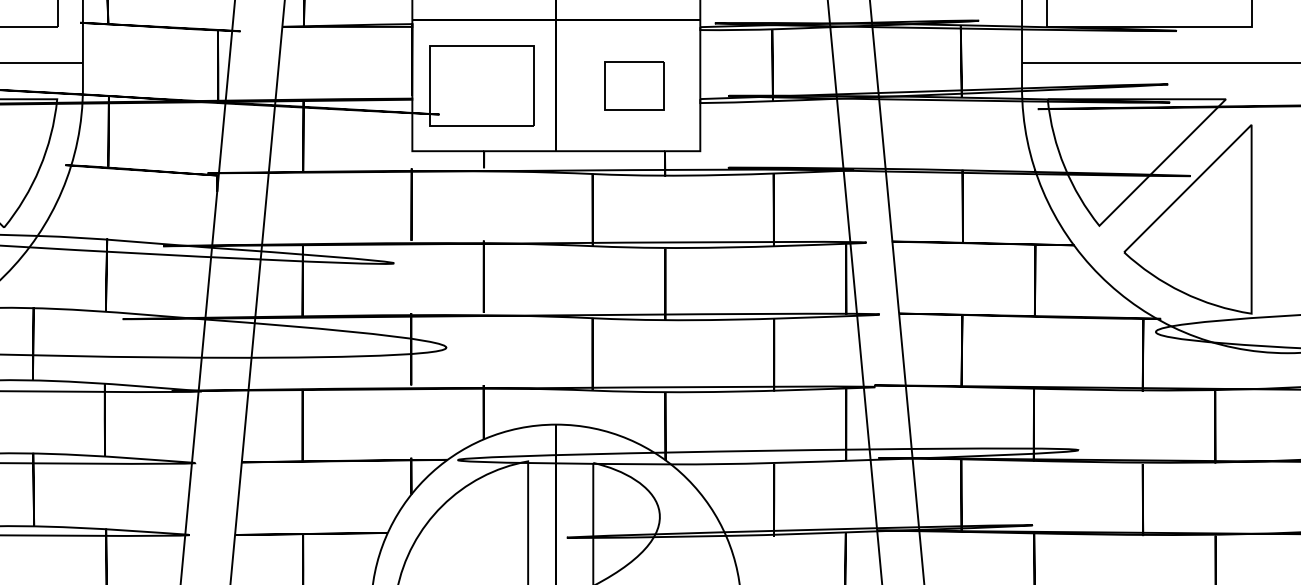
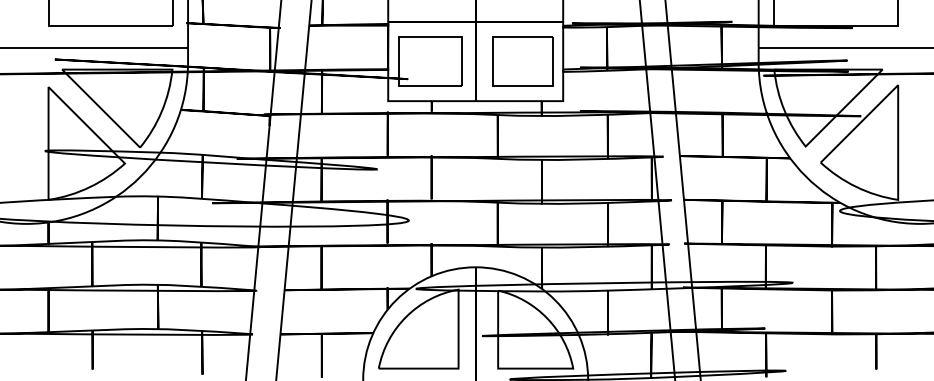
part: (633, 85) -> (522, 61), size x1.67

